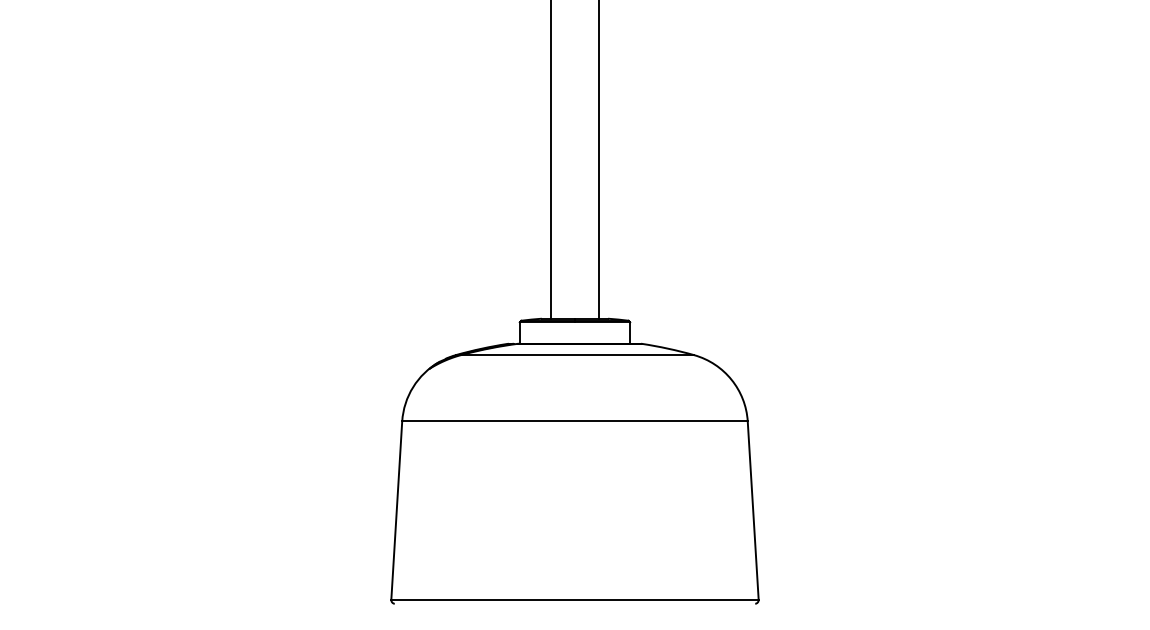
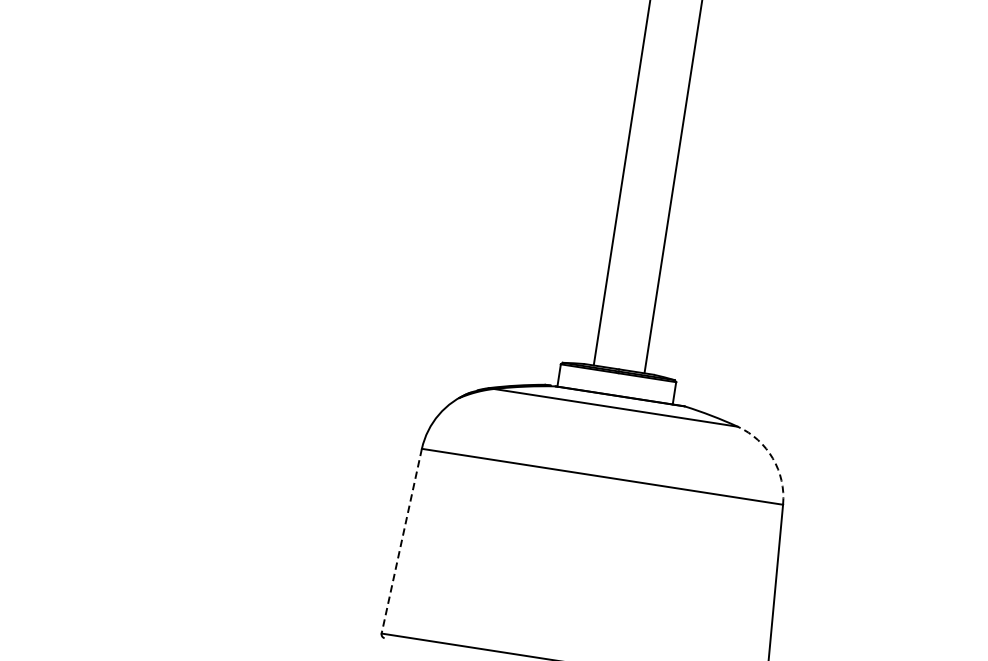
arc: (731, 379) -> (772, 458), solid -> dashed
line: (396, 511) -> (401, 541), solid -> dashed

